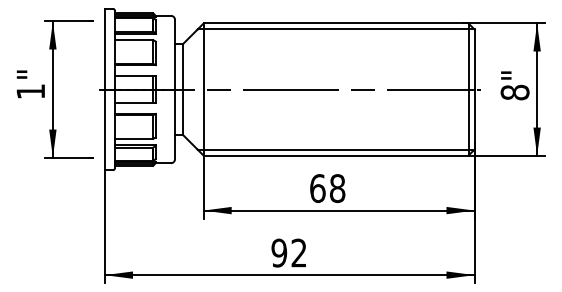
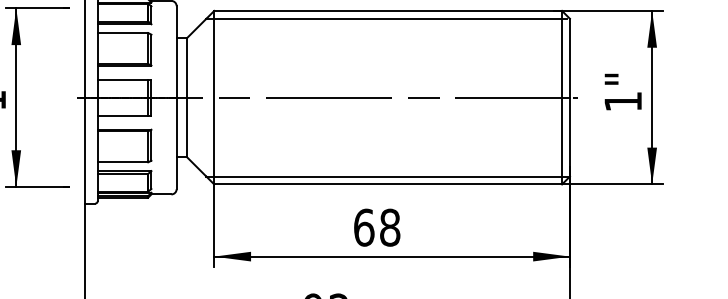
text: (514, 92) -> (622, 101), 8" -> 1"

